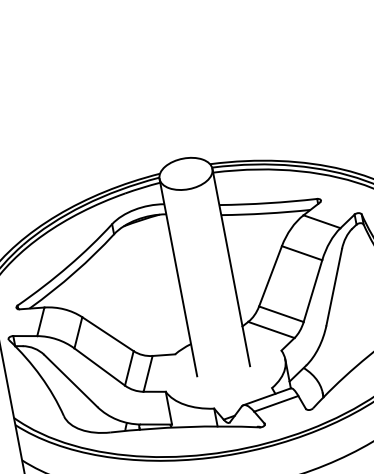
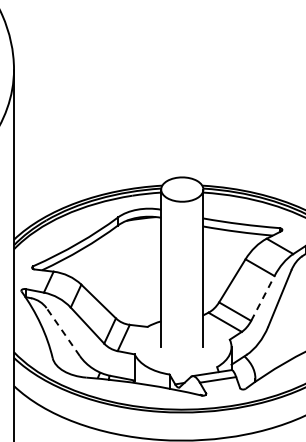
line: (313, 290) -> (263, 298), solid -> dashed
line: (69, 380) -> (62, 331), solid -> dashed

